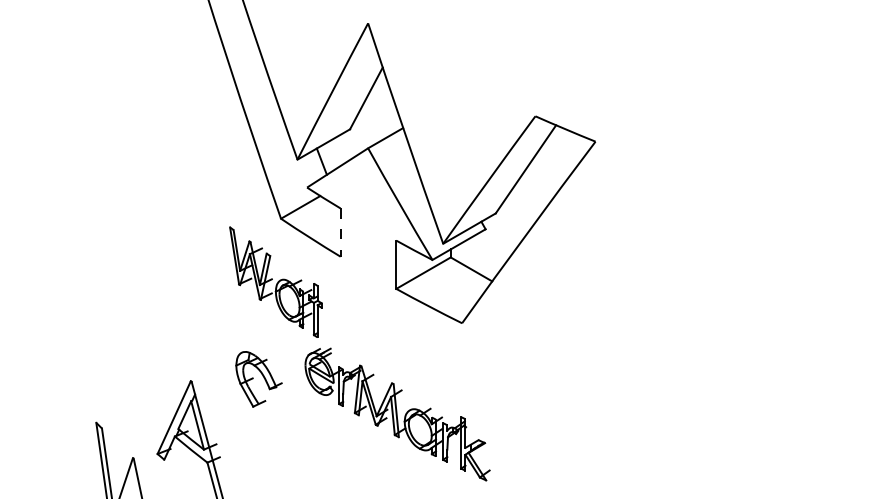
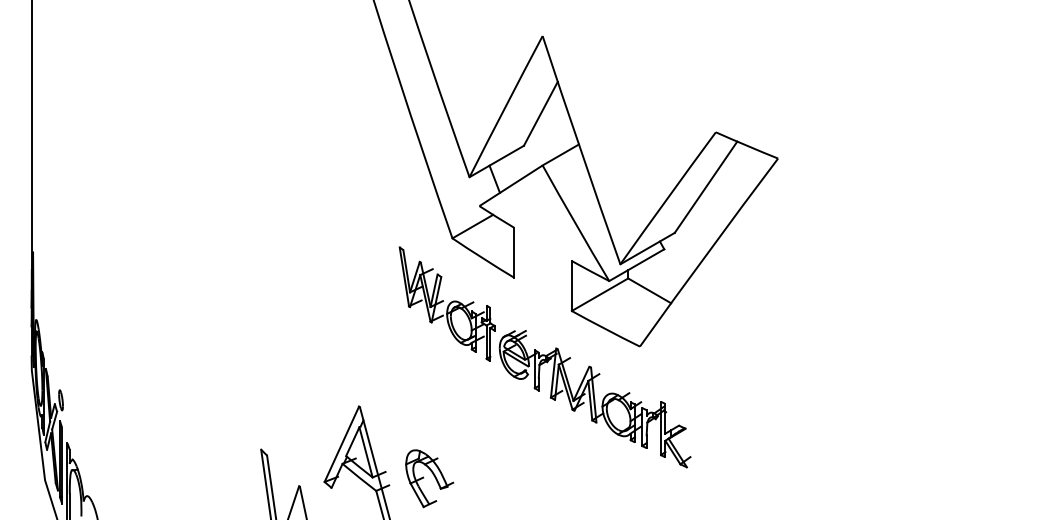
line: (340, 232) -> (514, 252), dashed -> solid
part: (258, 379) -> (429, 478), moved
part: (396, 414) -> (594, 399), moved

